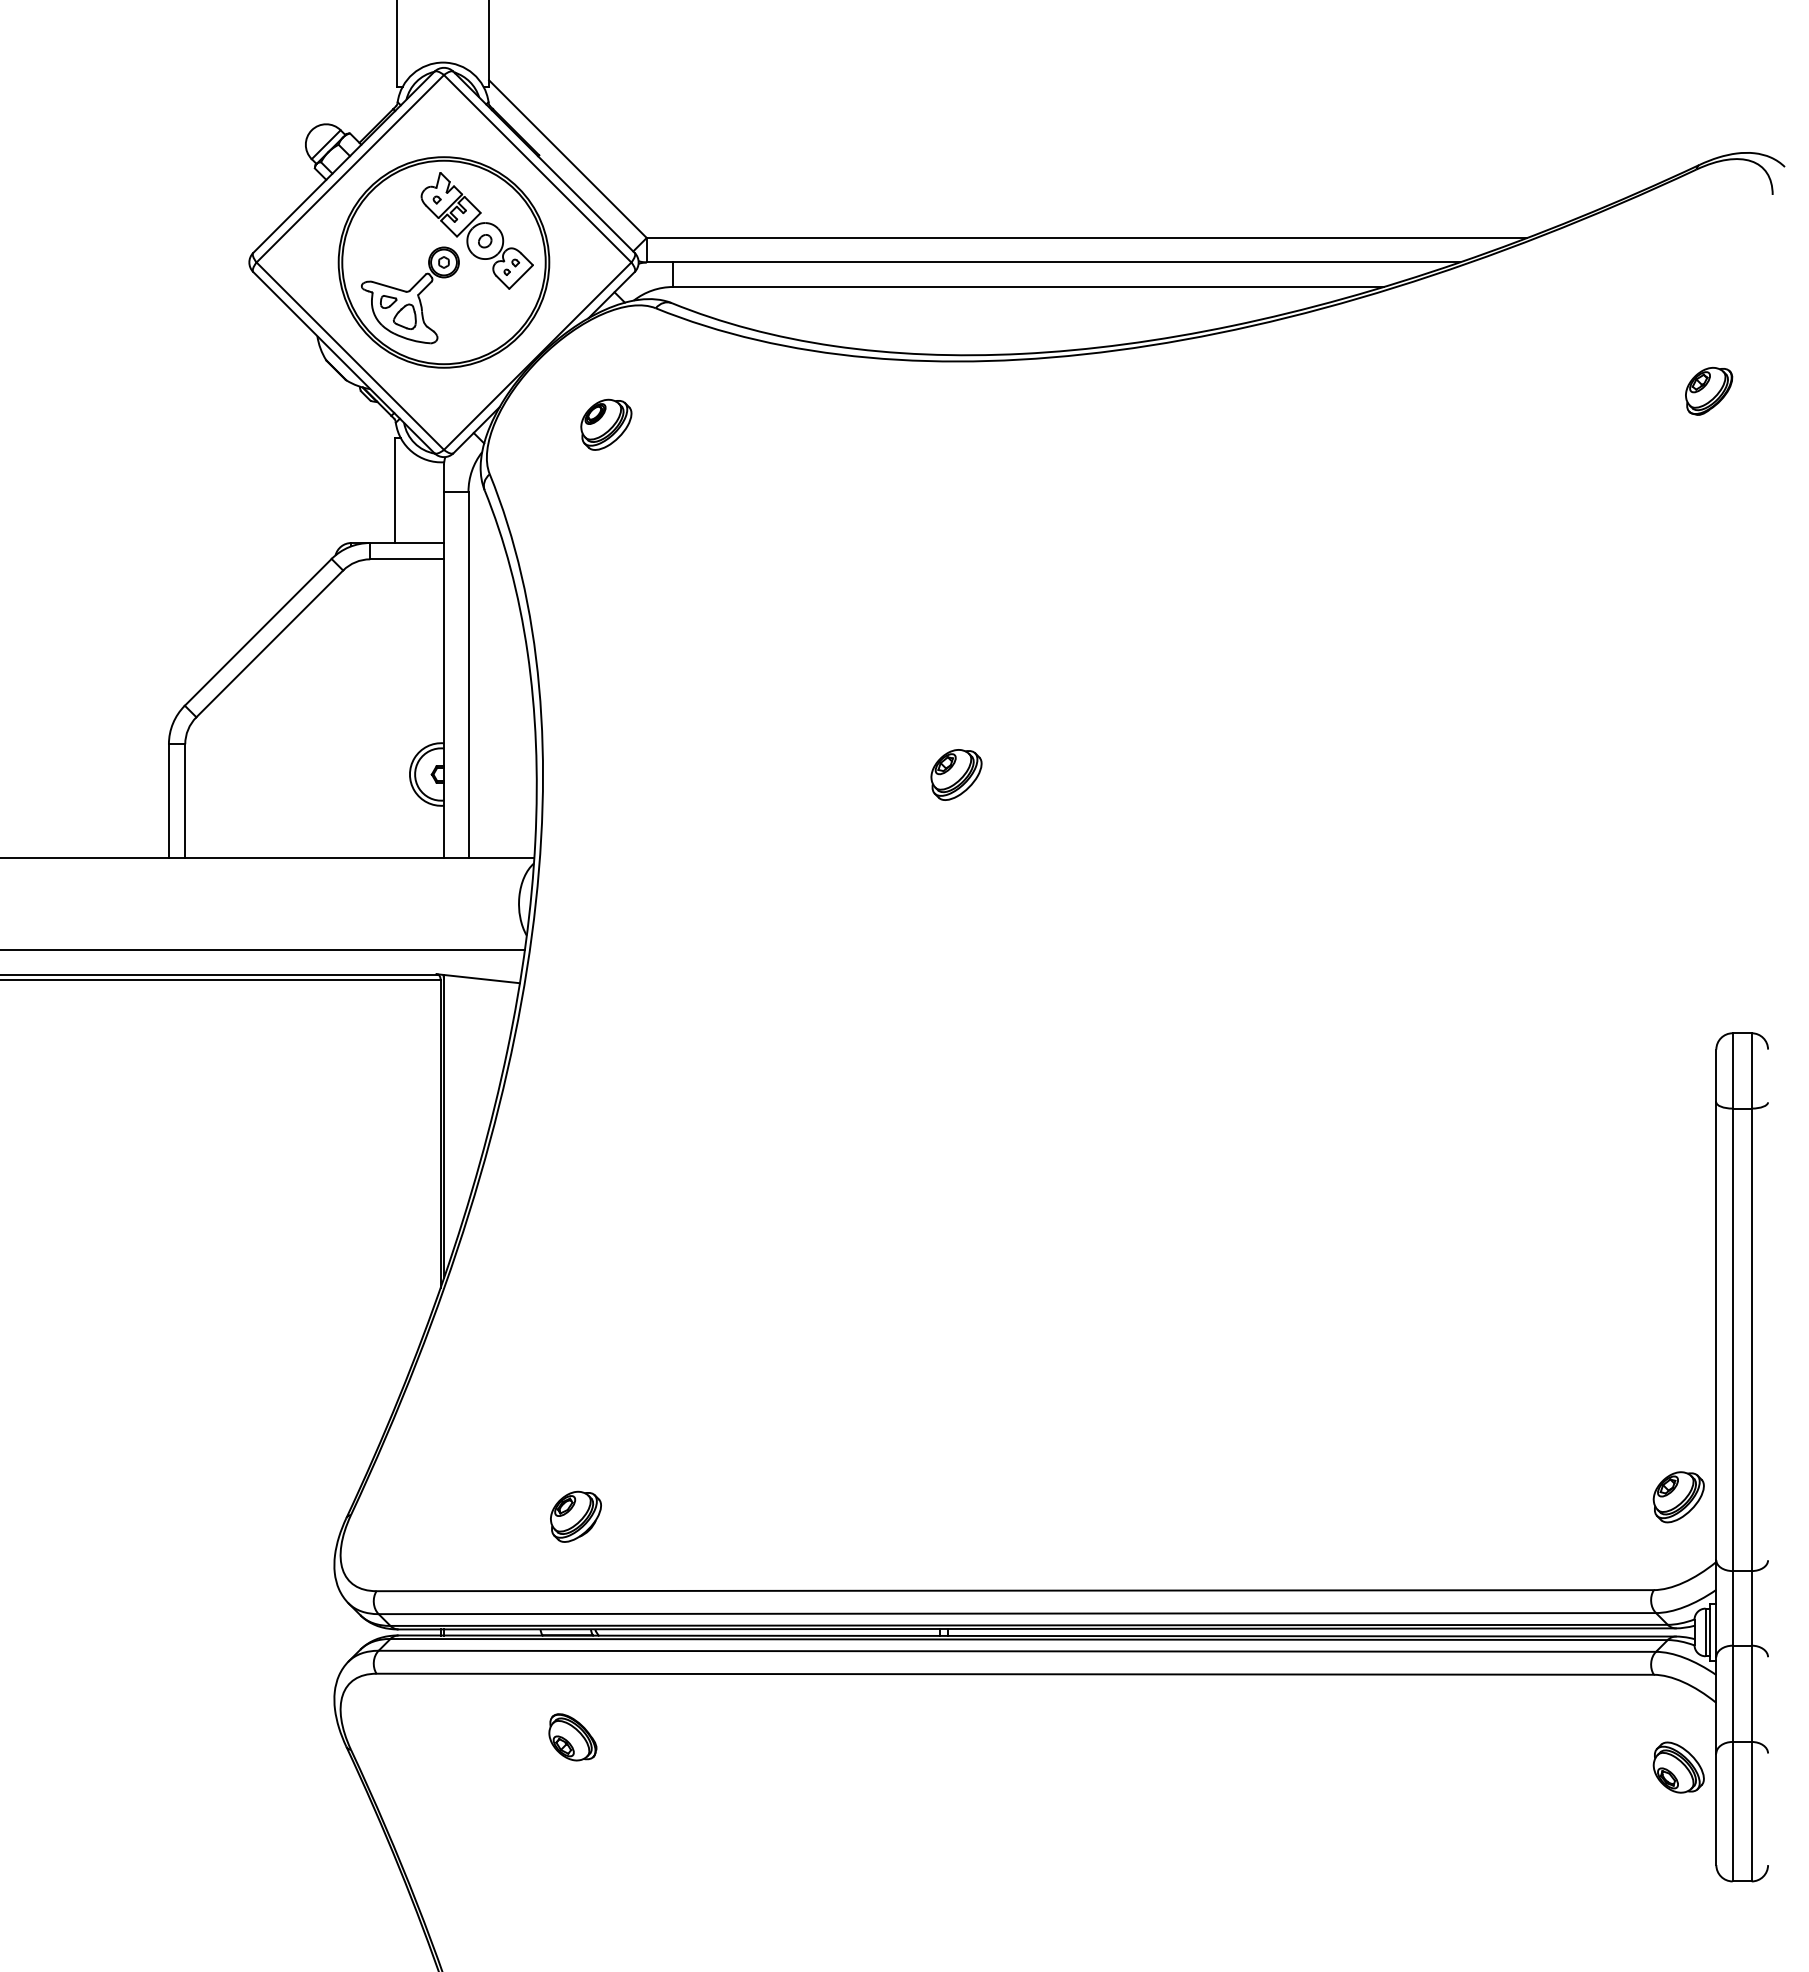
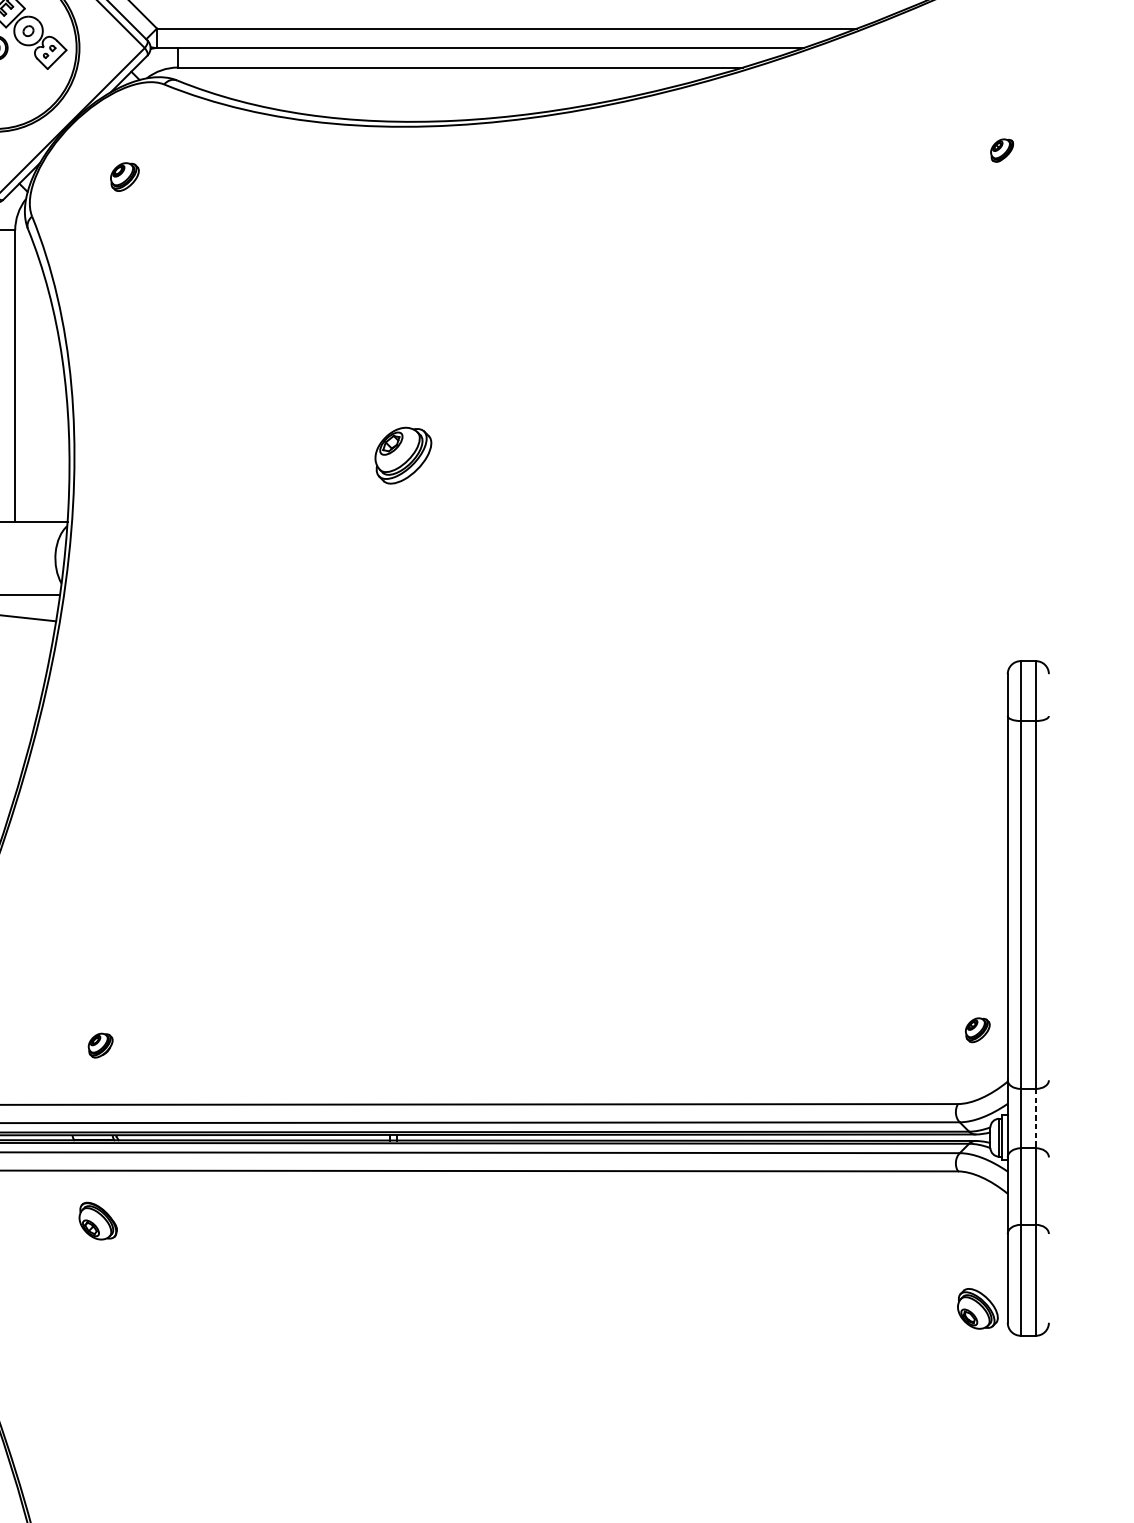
part: (1709, 391) -> (1002, 150), size x0.6
part: (606, 424) -> (124, 176), size x0.7
part: (956, 774) -> (403, 455), size x1.4
part: (1678, 1497) -> (977, 1030), size x0.6
part: (575, 1516) -> (100, 1045), size x0.6
line: (1751, 1608) -> (1035, 1118), solid -> dashed
part: (1678, 1767) -> (977, 1308), moved

